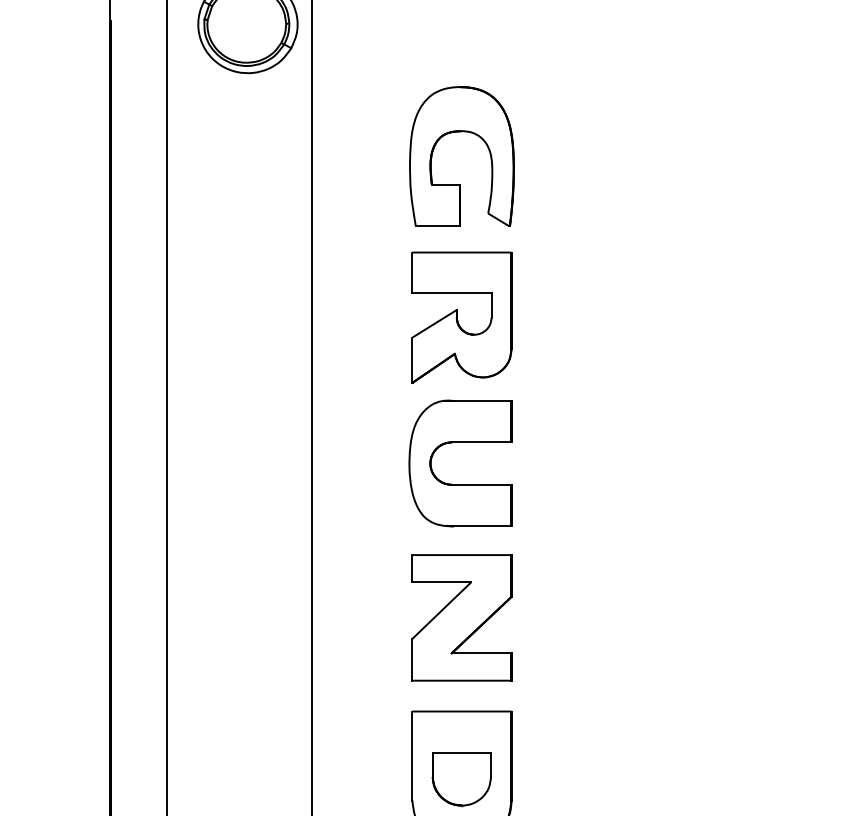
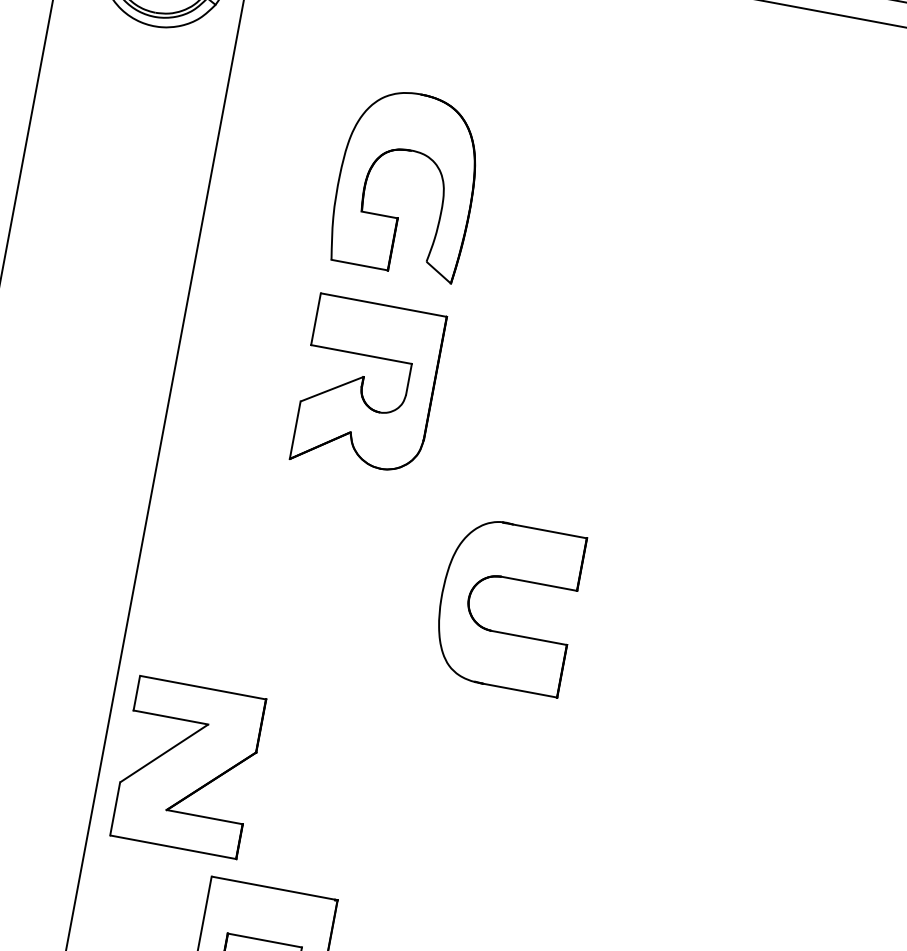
part: (460, 442) -> (512, 578), moved
part: (461, 617) -> (187, 766), moved

